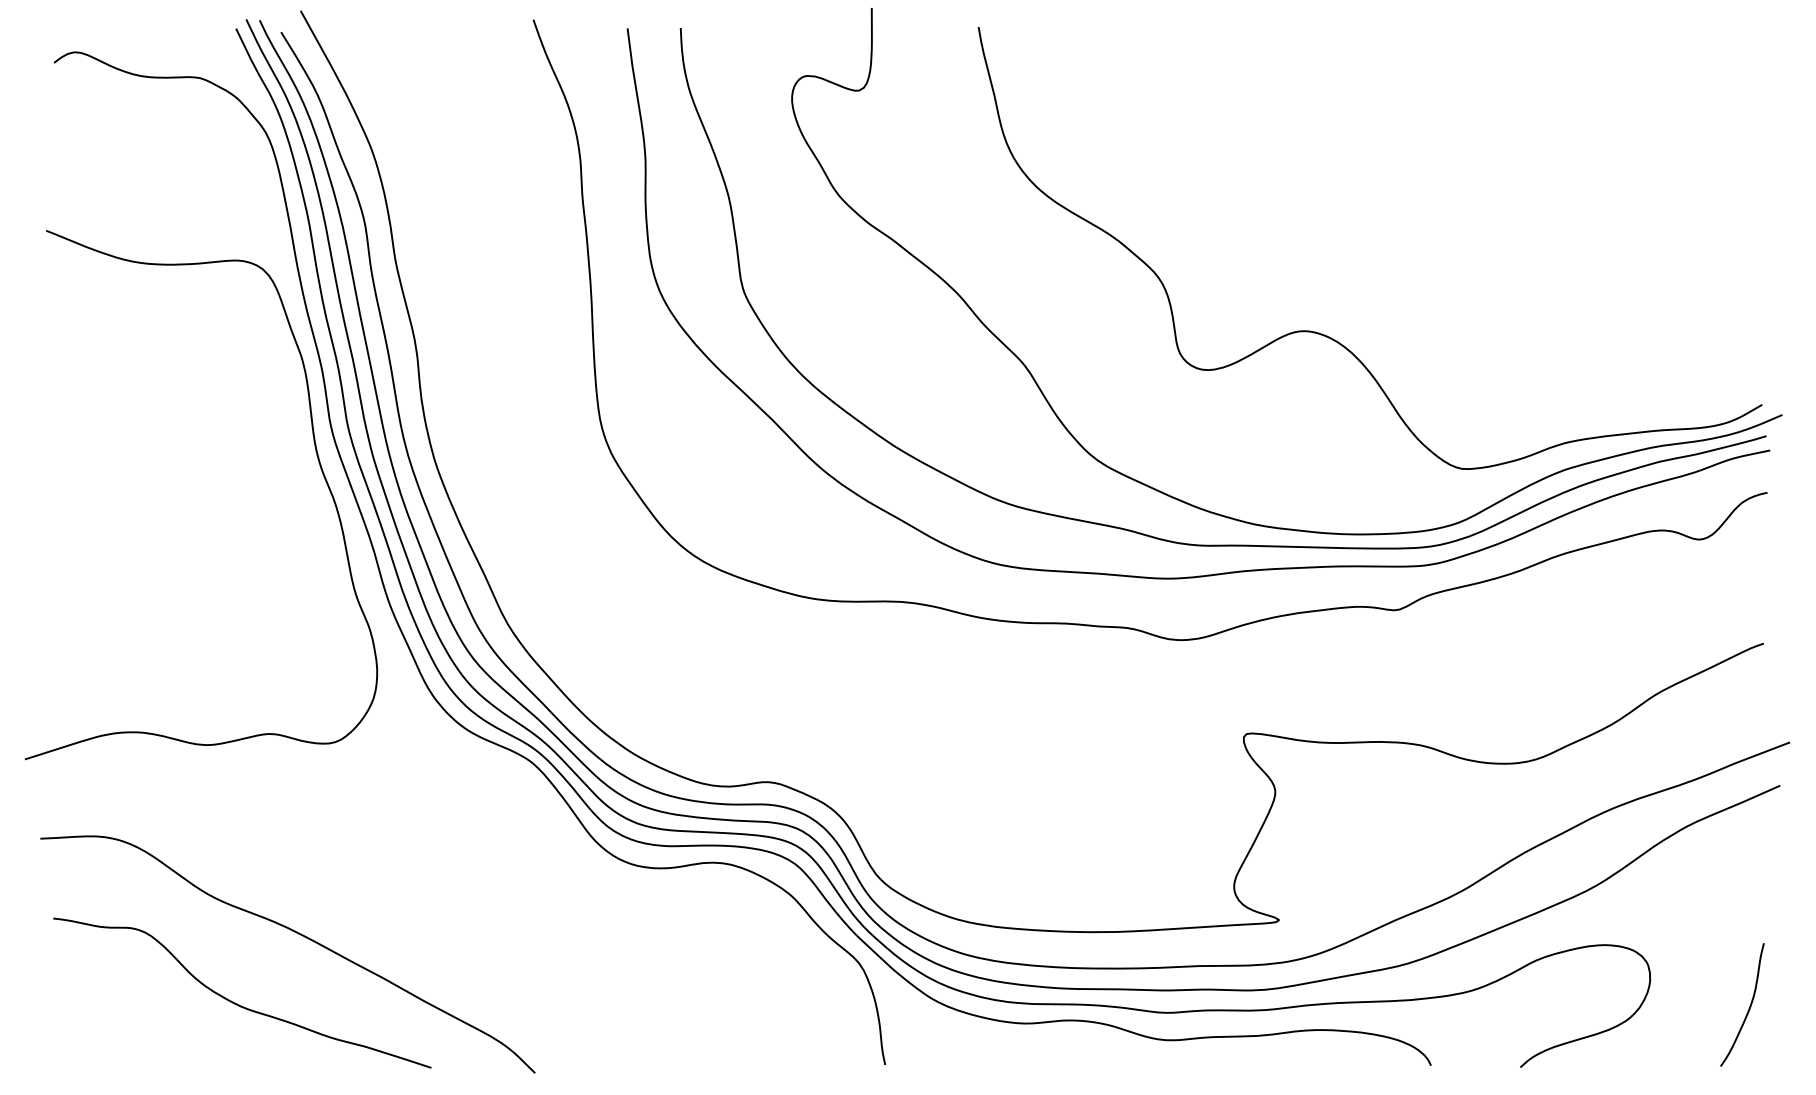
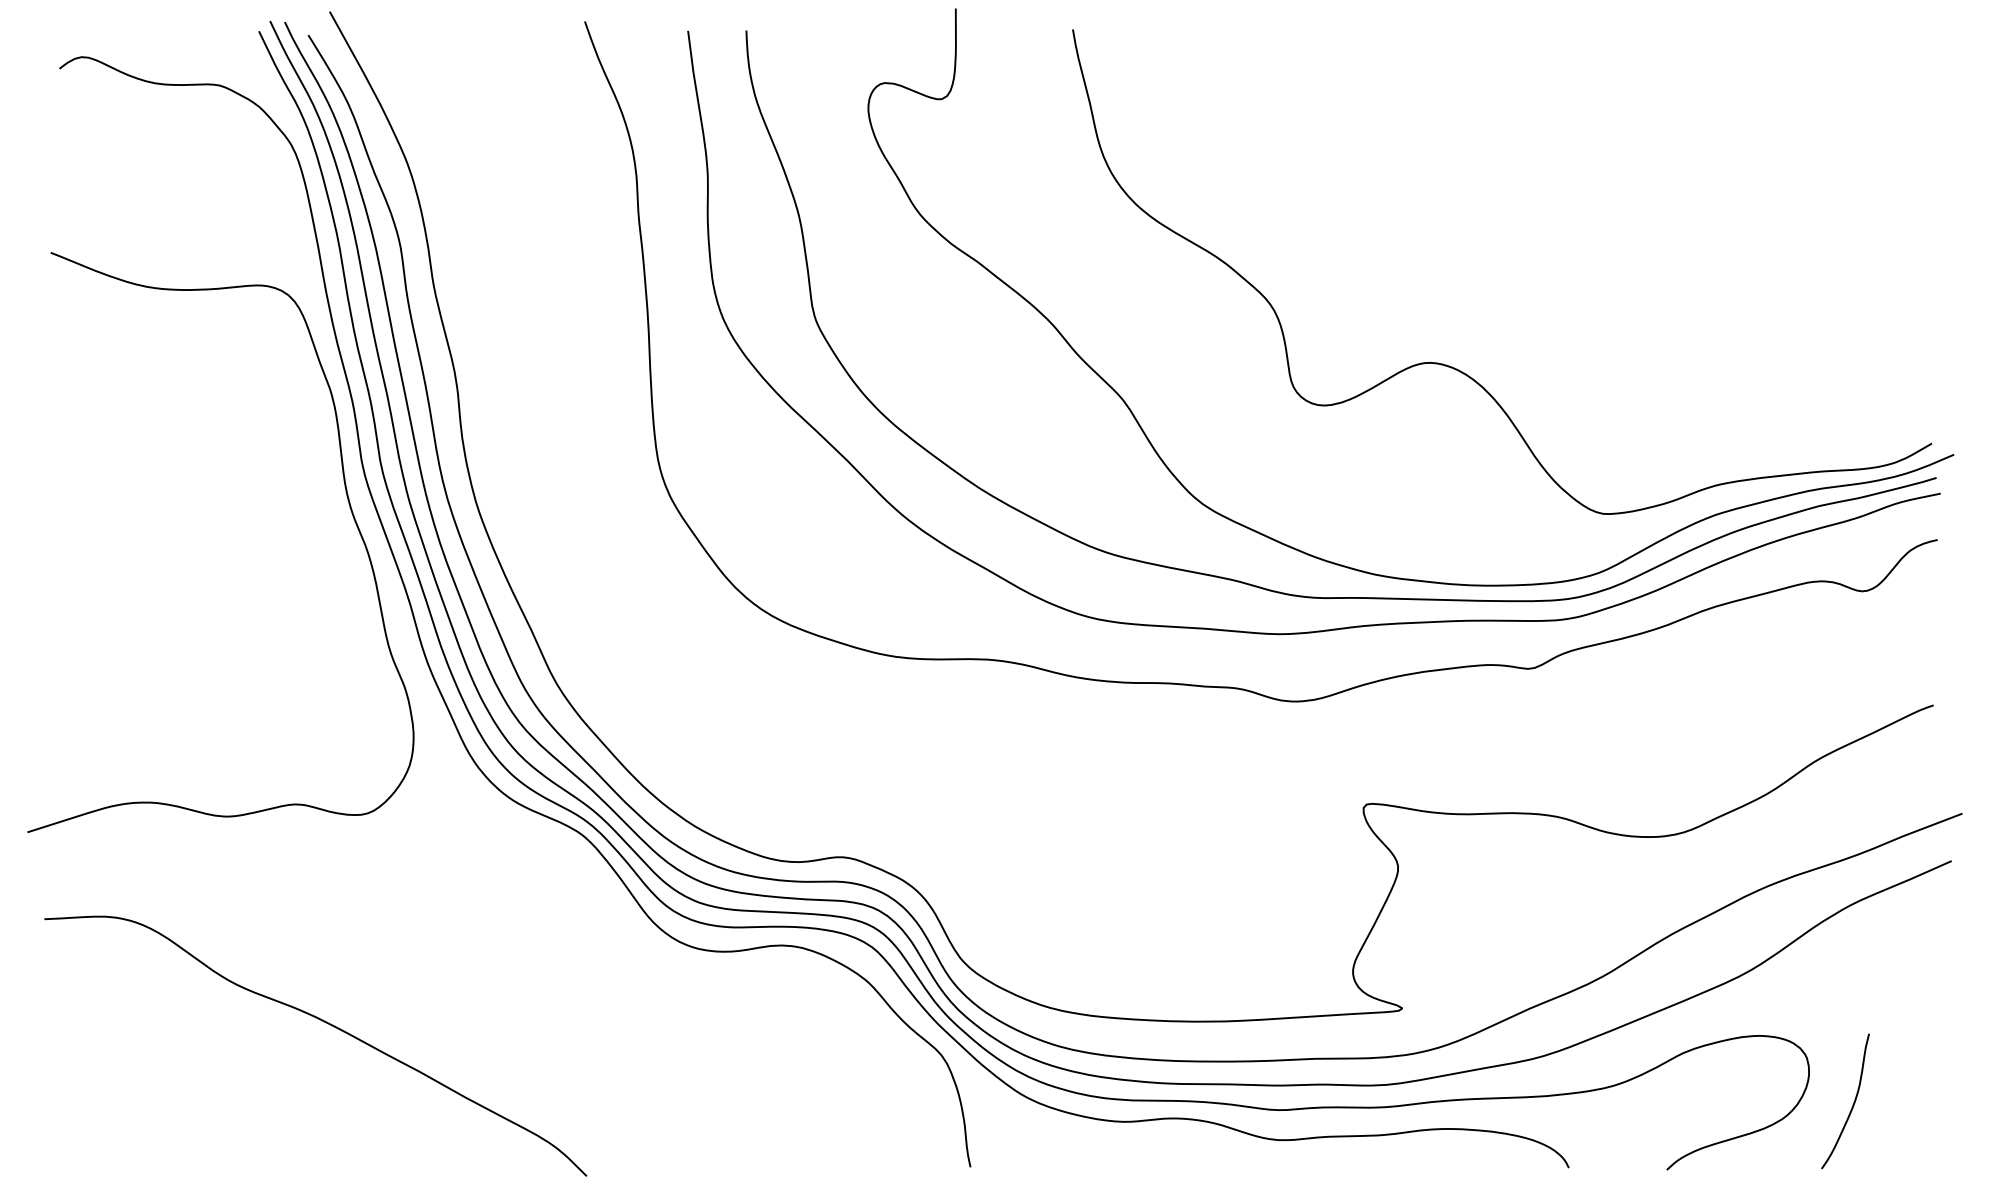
curve: (237, 1003) -> (260, 1099), removed
curve: (1749, 1005) -> (1853, 1102), moved

